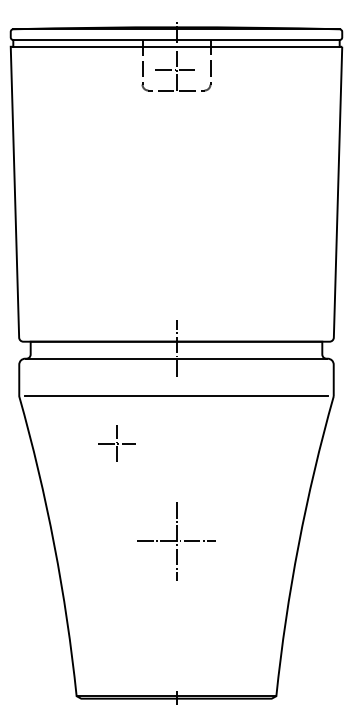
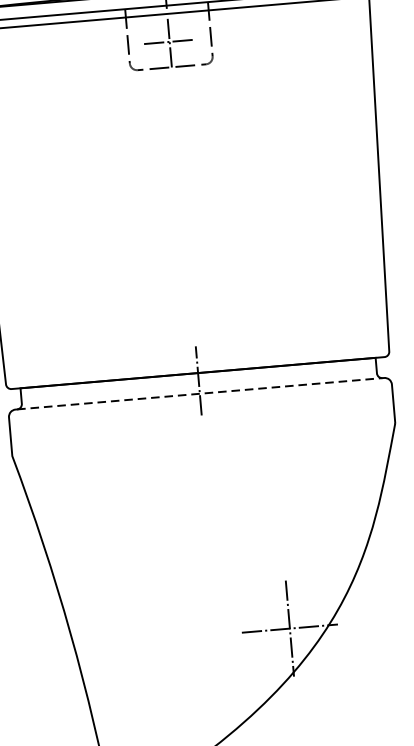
line: (176, 358) -> (199, 393), solid -> dashed
line: (176, 396) -> (203, 439), removed
part: (116, 443) -> (135, 503), removed
part: (176, 541) -> (289, 628), moved

